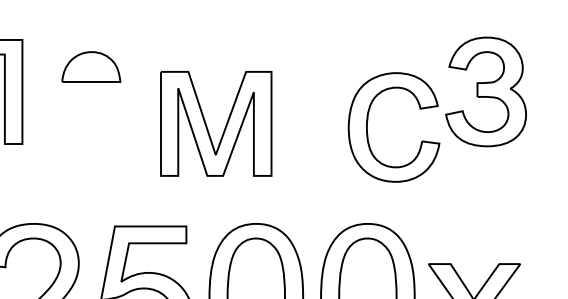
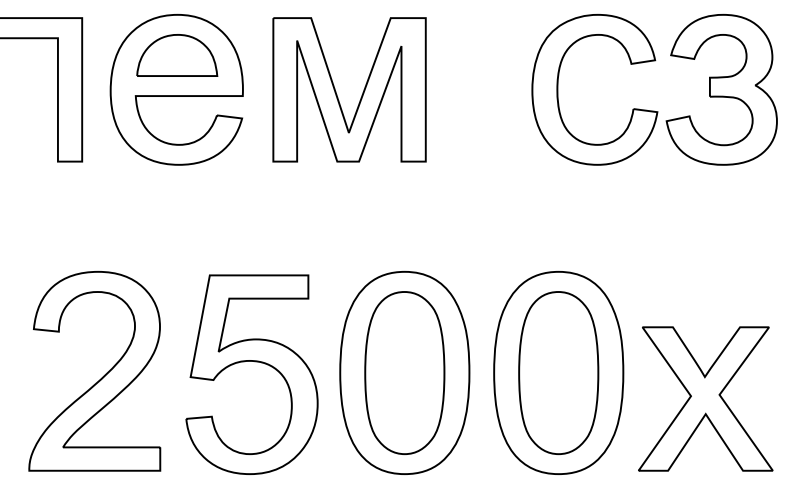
part: (90, 91) -> (176, 89), added
part: (207, 127) -> (337, 94), moved
part: (367, 127) -> (558, 89), moved

